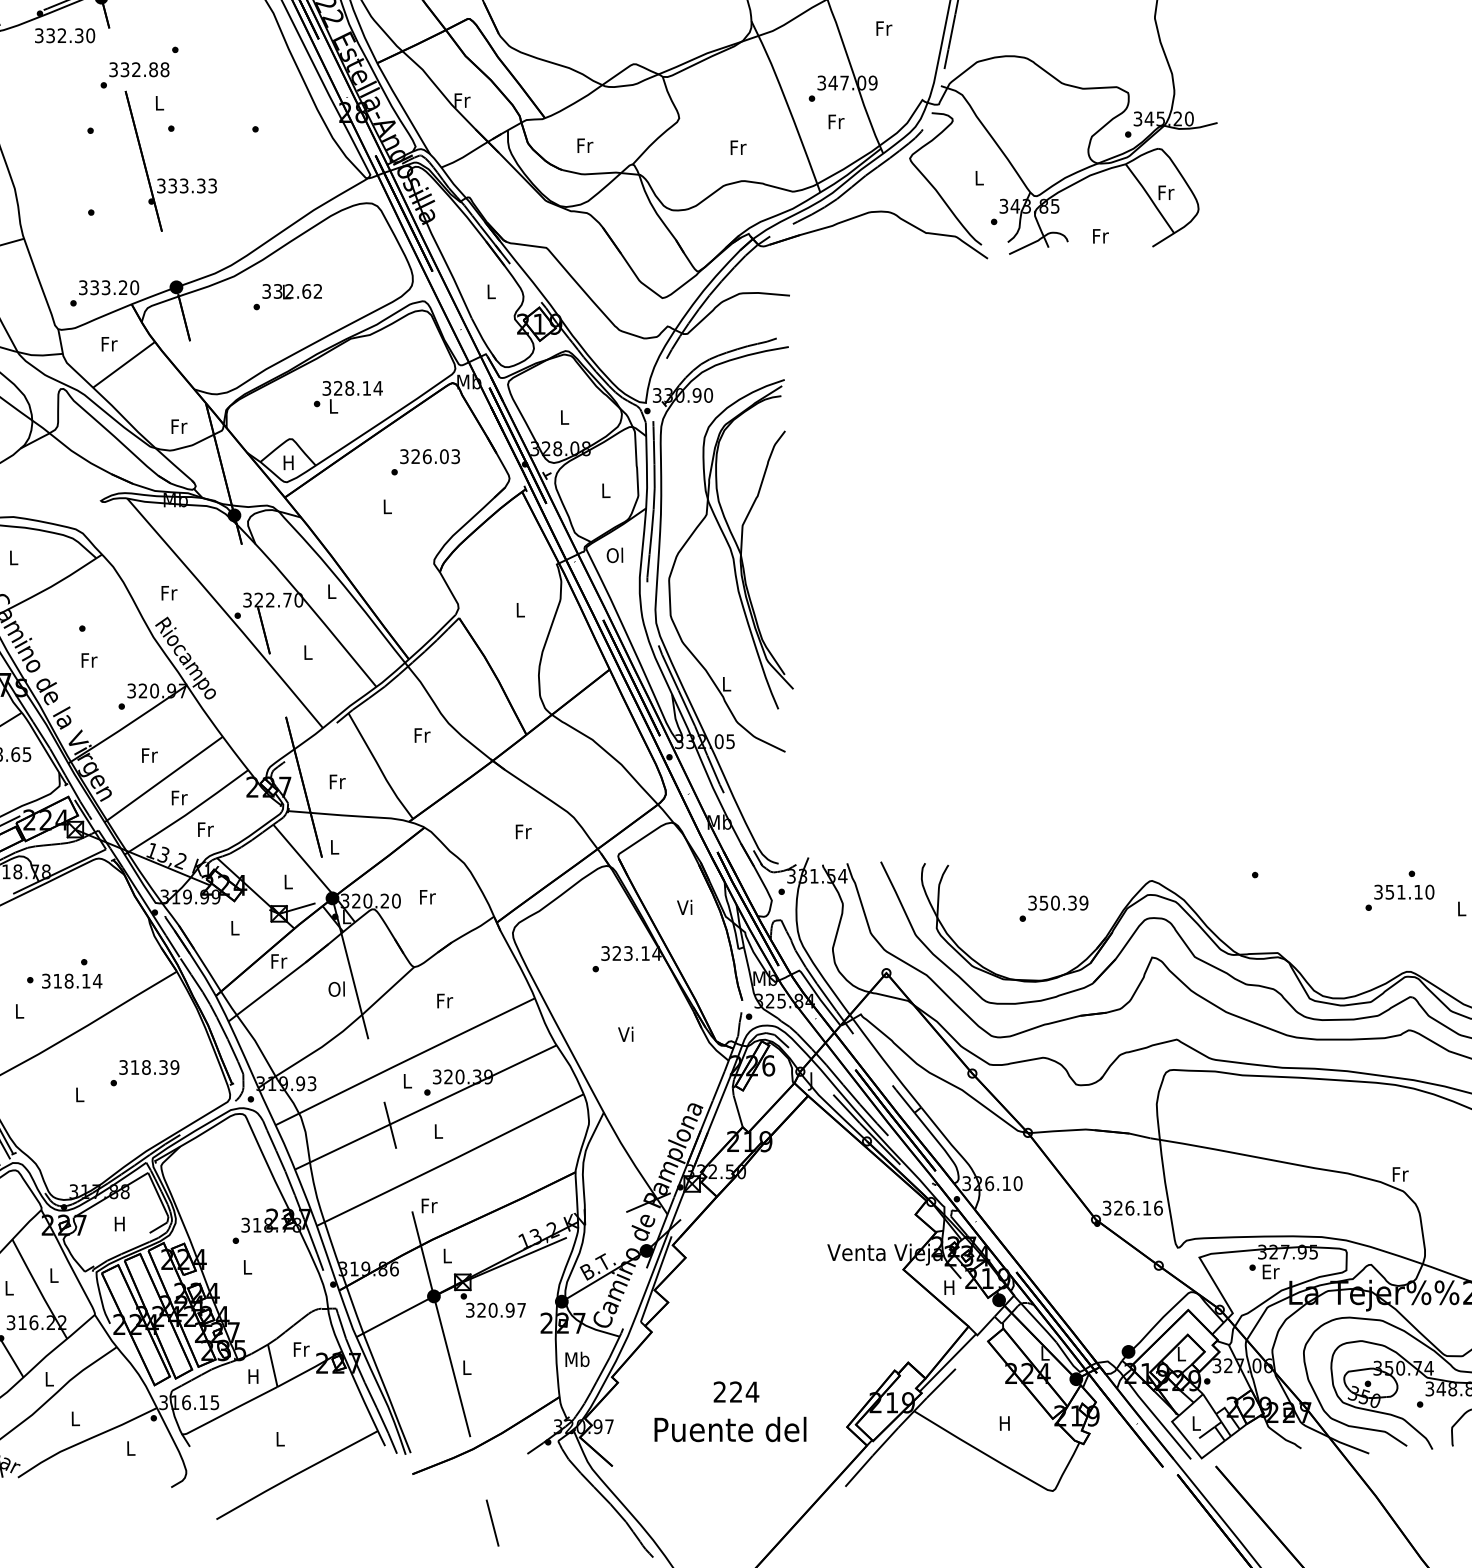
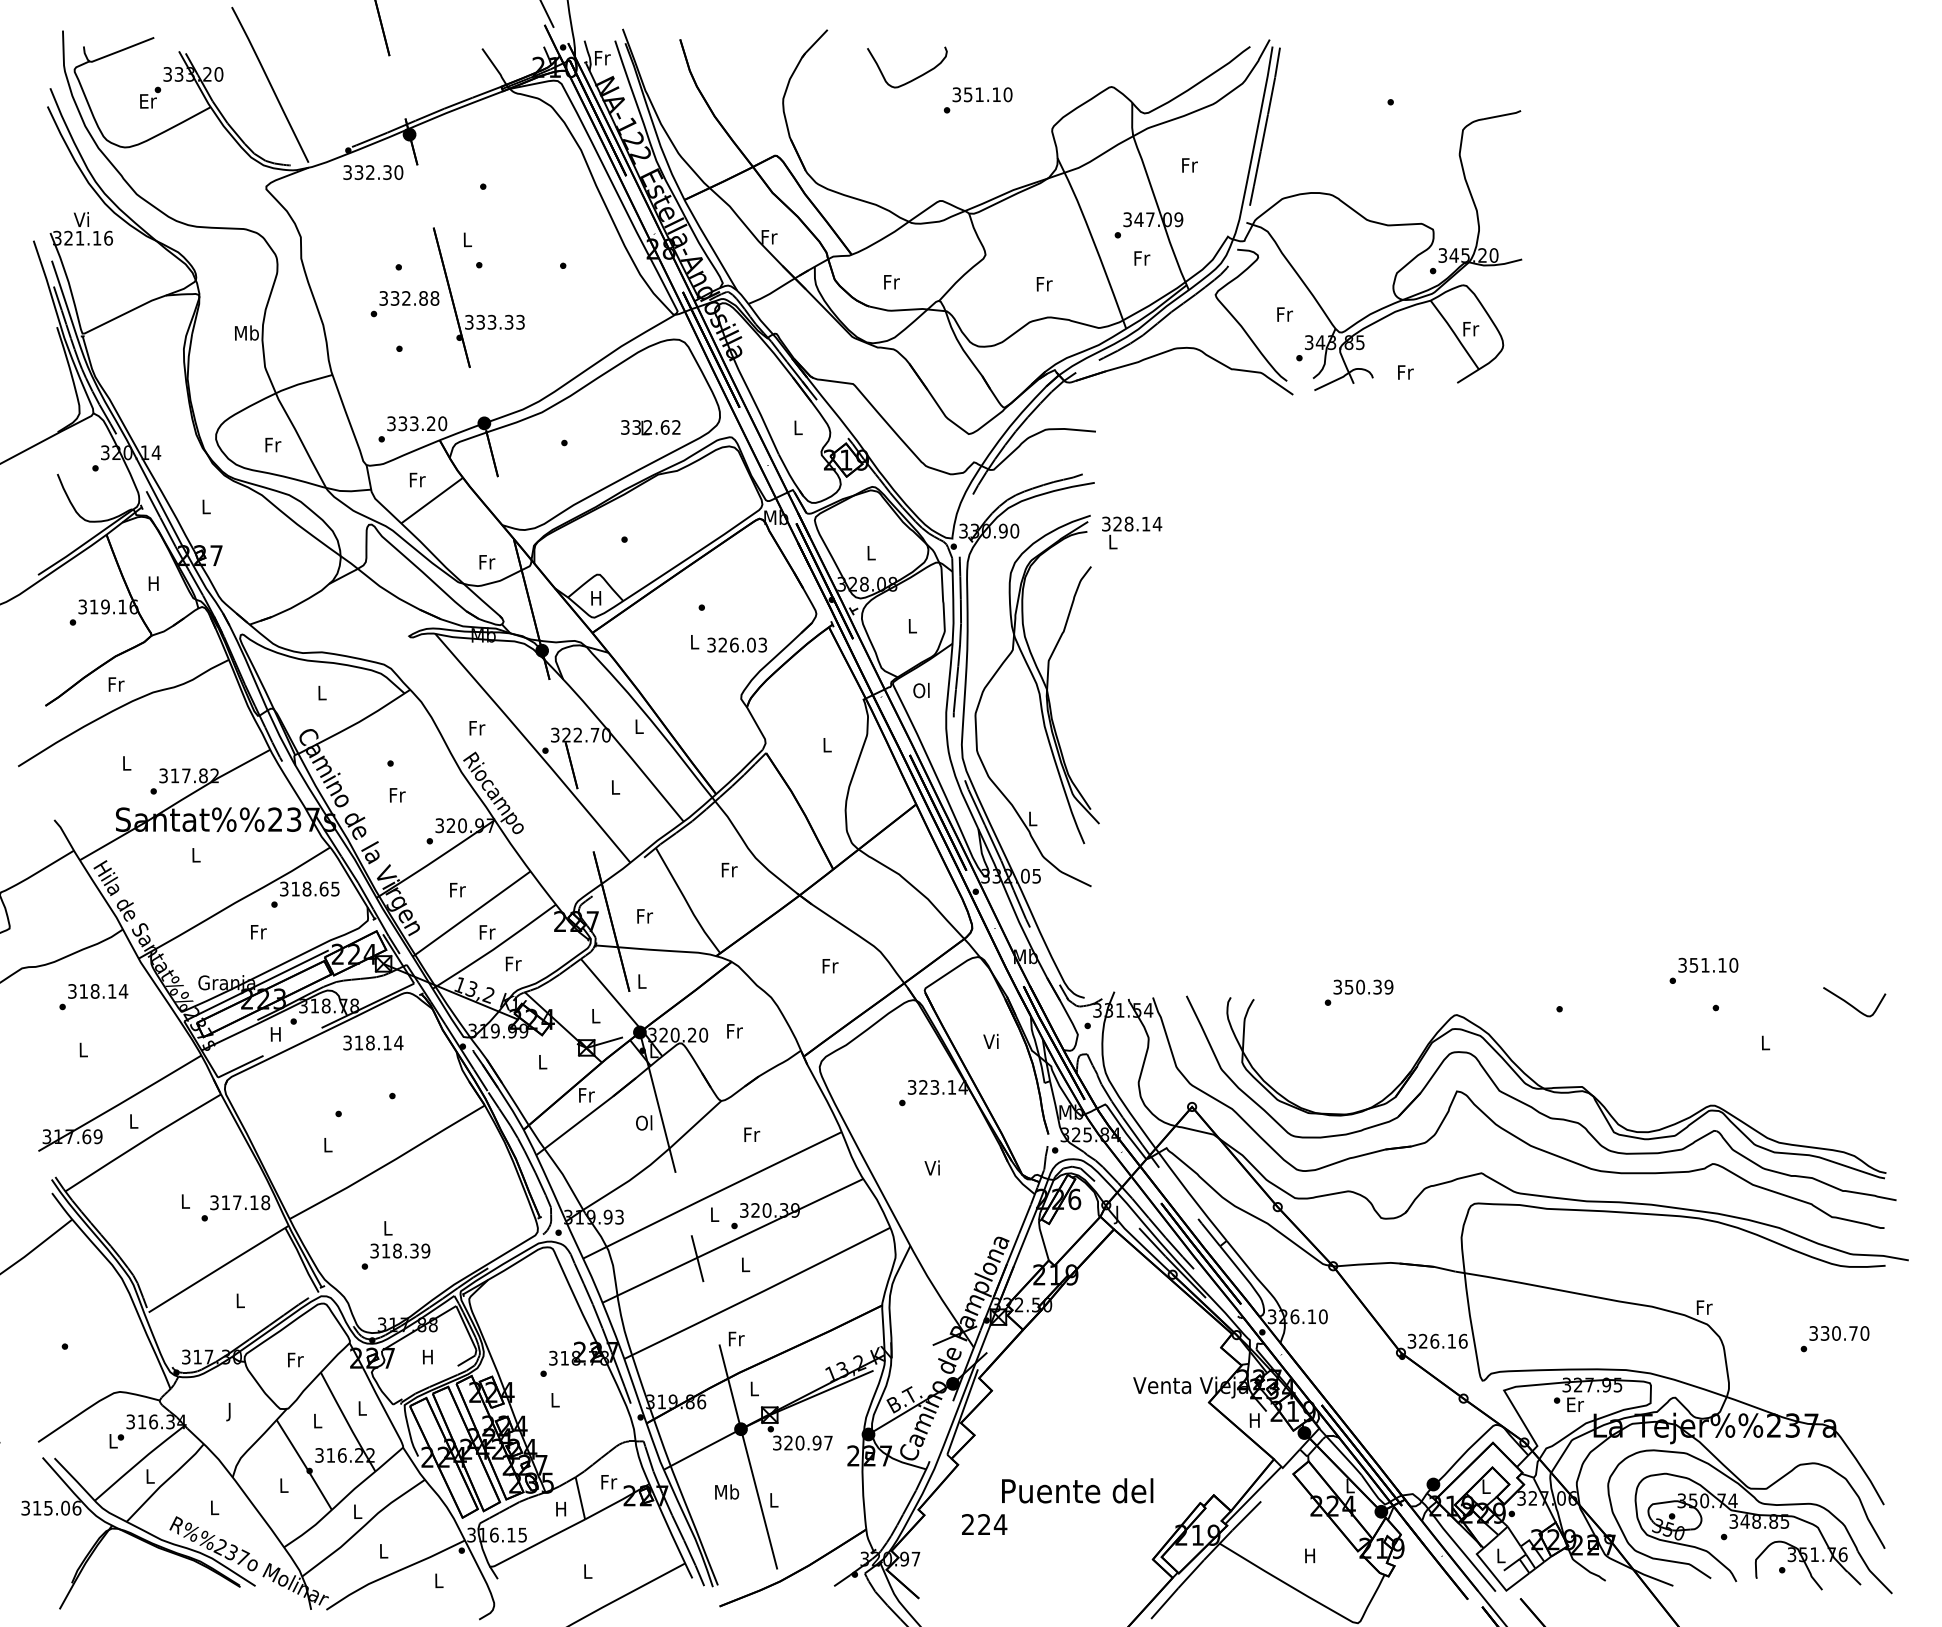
text: (134, 75) -> (404, 304), moved
text: (980, 178) -> (1285, 314), L -> Fr
text: (291, 291) -> (650, 427), moved
text: (353, 396) -> (1132, 532), moved
text: (429, 456) -> (736, 644), moved
text: (1399, 897) -> (1703, 970), moved
text: (1053, 908) -> (1358, 992), moved
text: (72, 980) -> (373, 1042), moved
text: (144, 1072) -> (395, 1256), moved
text: (577, 1358) -> (727, 1491), moved
text: (736, 1391) -> (984, 1524), moved
text: (730, 1429) -> (1077, 1490), moved

